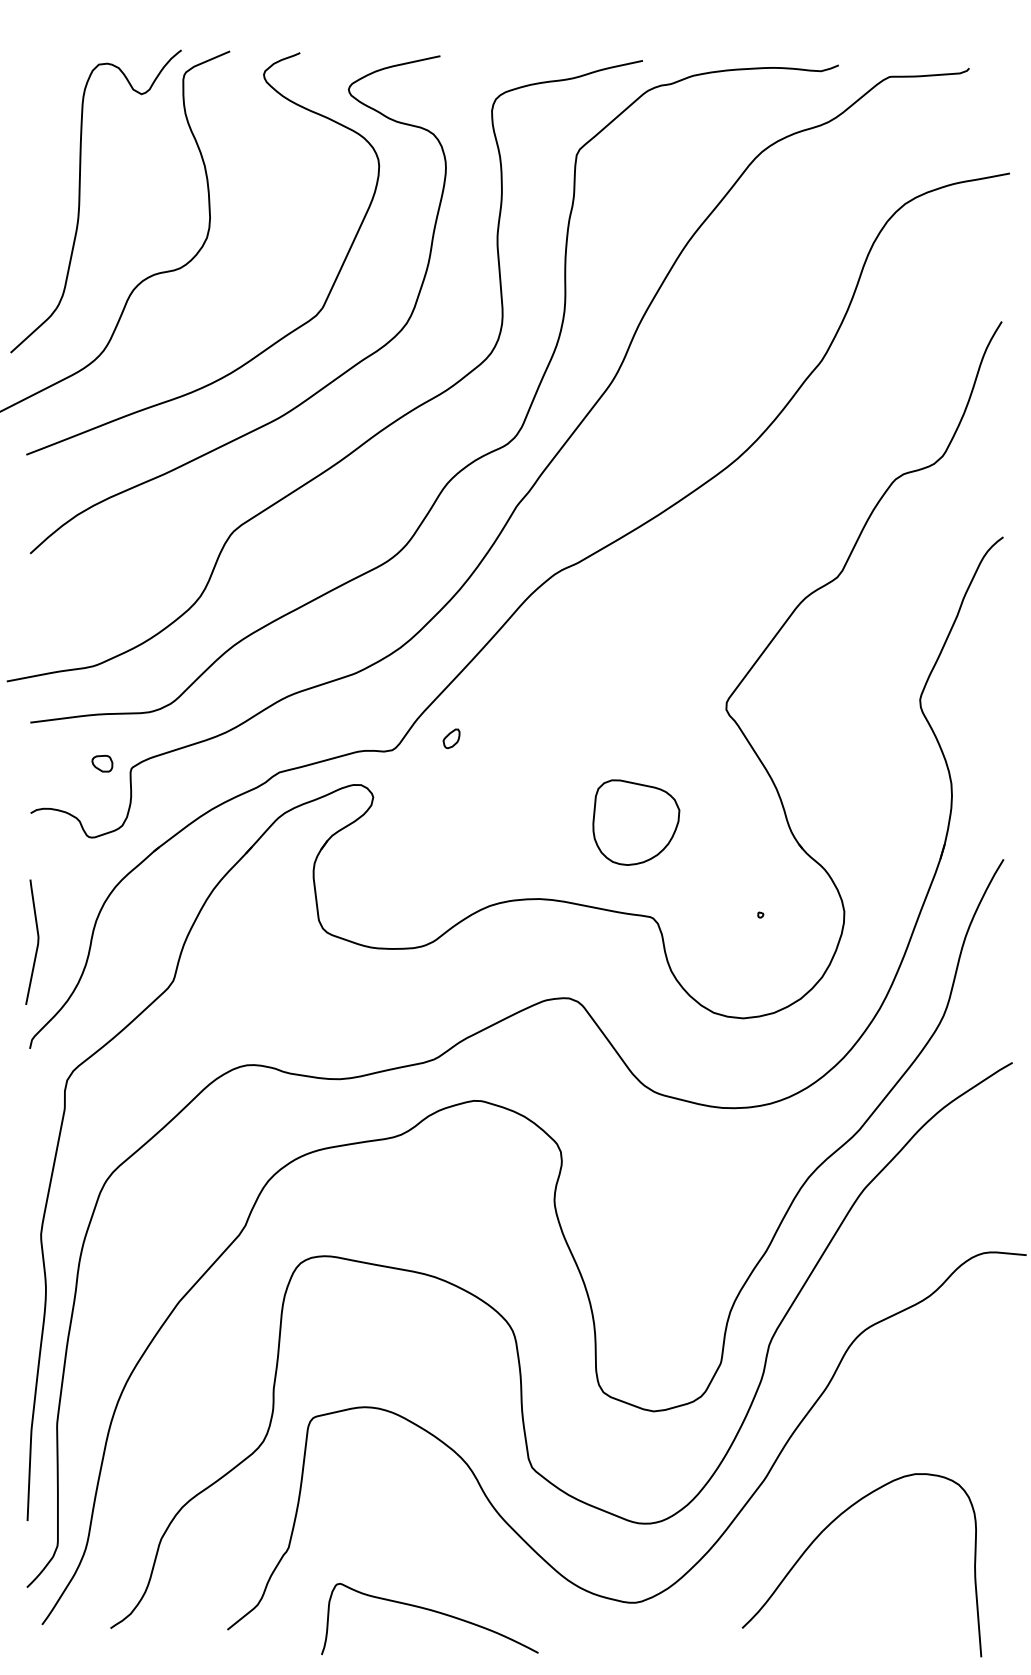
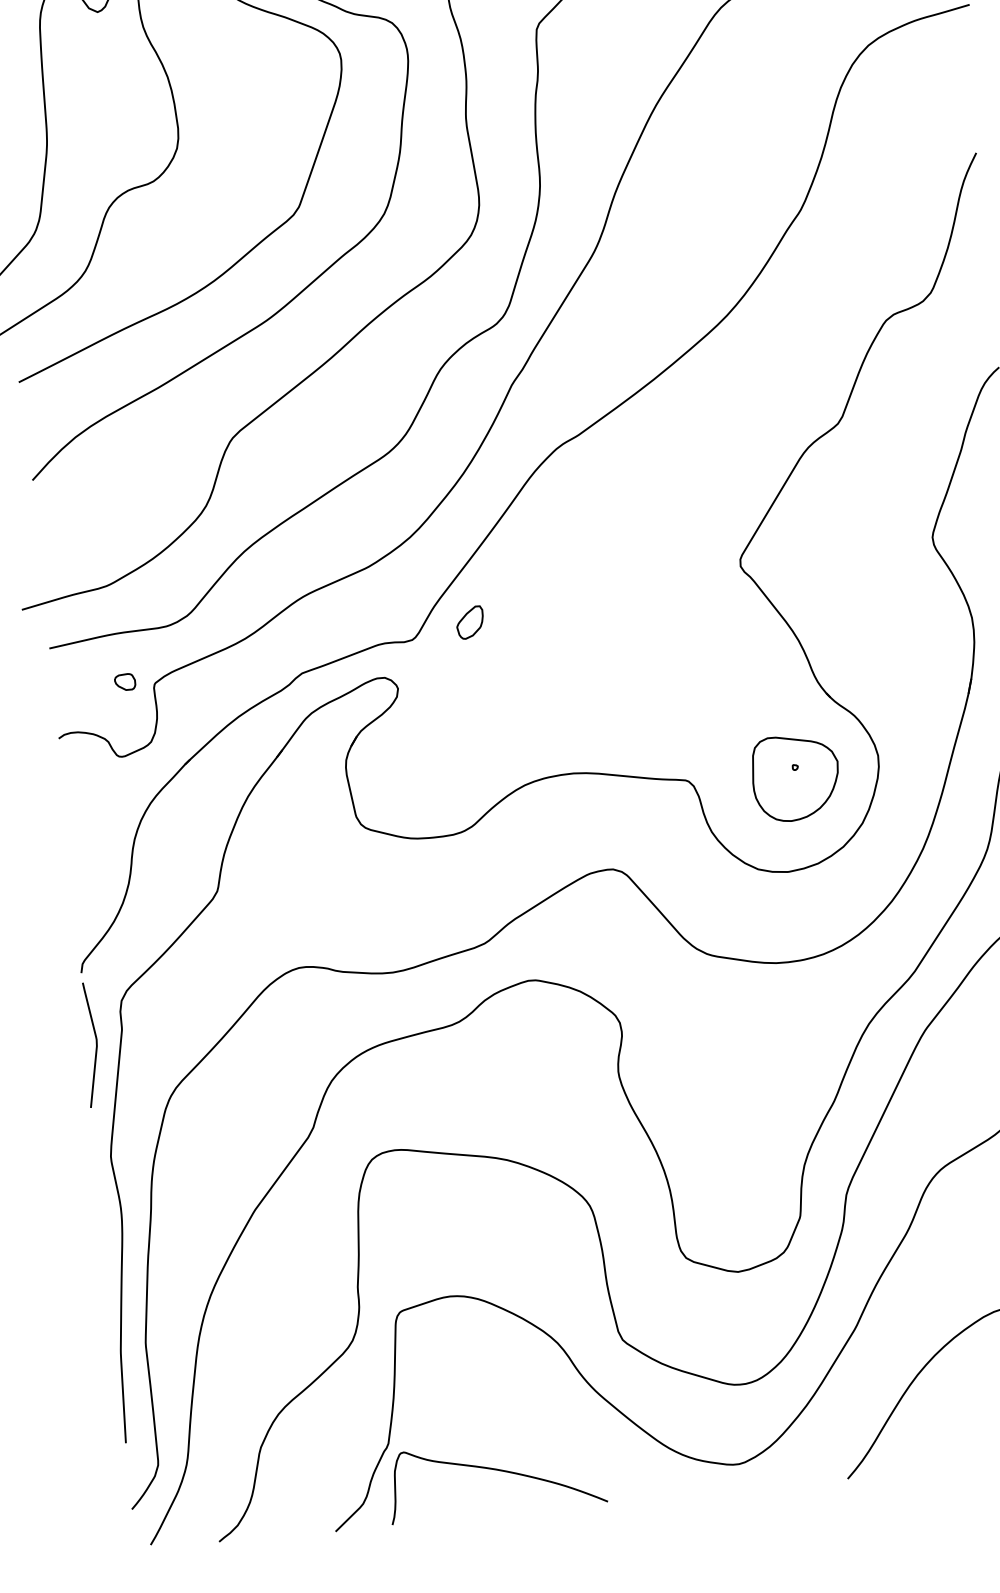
part: (451, 738) -> (470, 622), size x1.67
part: (636, 822) -> (796, 777), moved
curve: (37, 941) -> (96, 1043), moved
curve: (431, 1611) -> (497, 1470), moved

